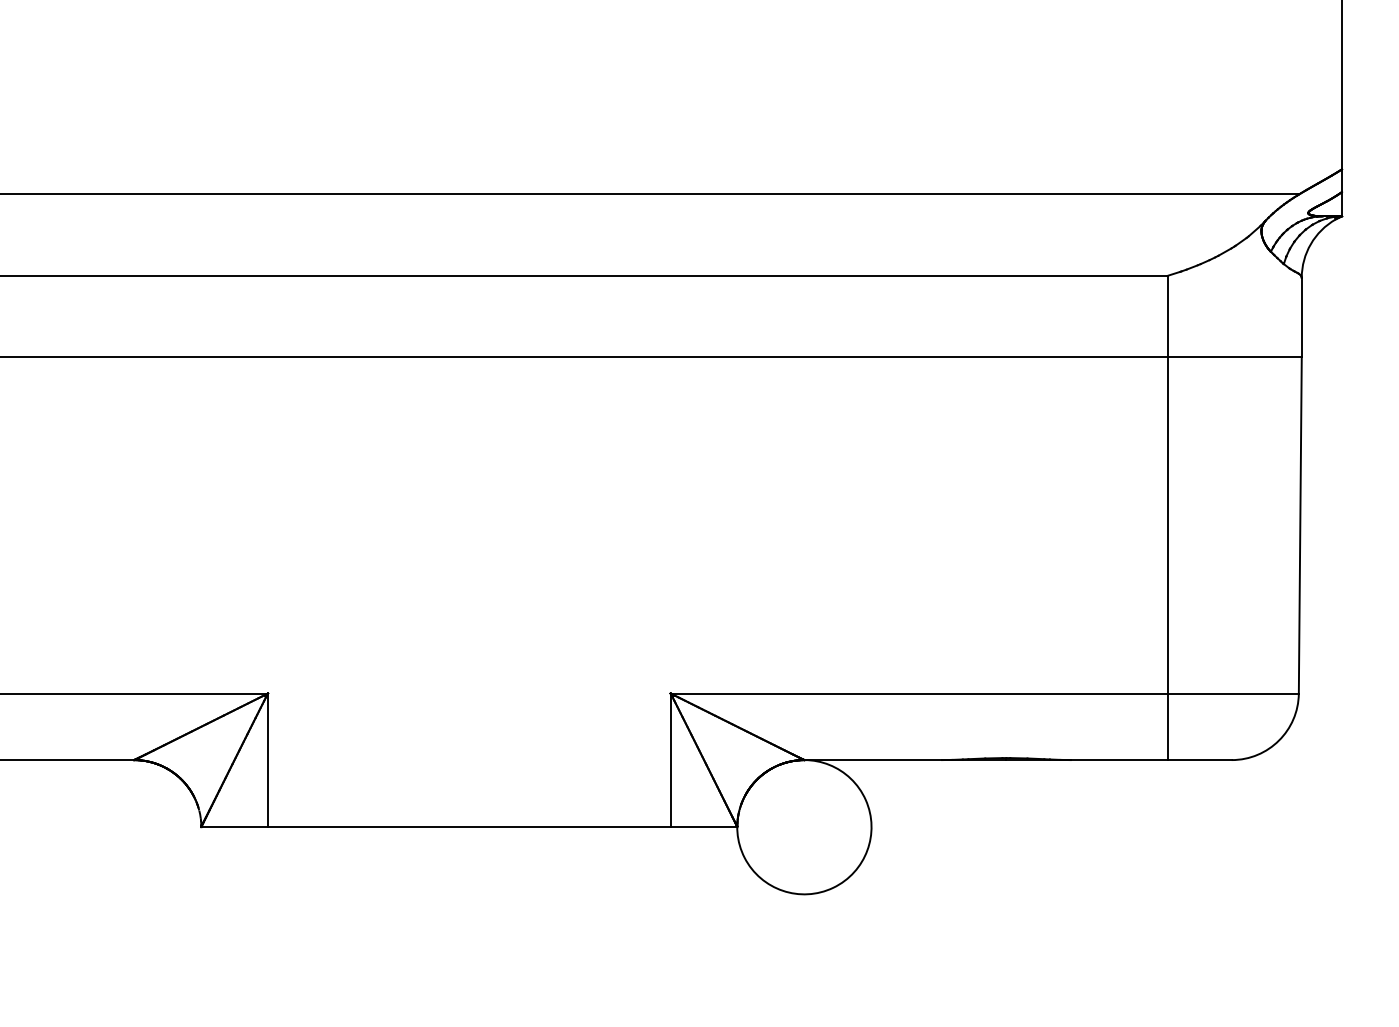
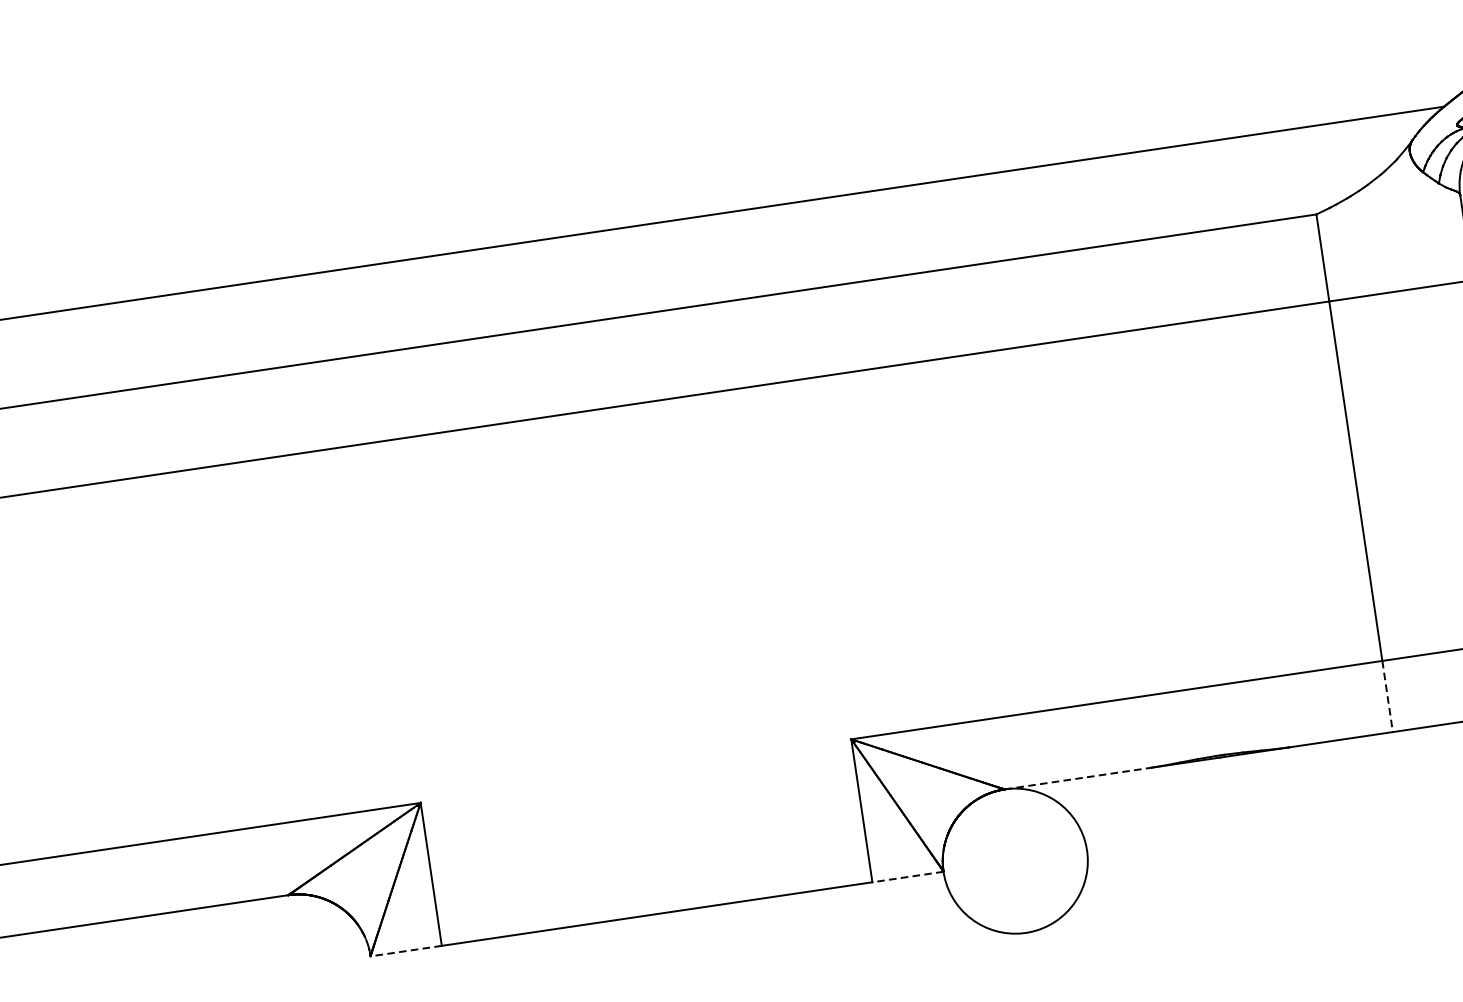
line: (1167, 727) -> (1387, 697), solid -> dashed
line: (873, 760) -> (1078, 778), solid -> dashed
line: (234, 827) -> (406, 951), solid -> dashed
line: (703, 827) -> (907, 877), solid -> dashed

